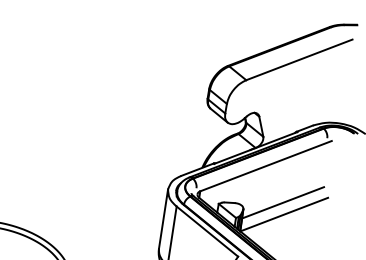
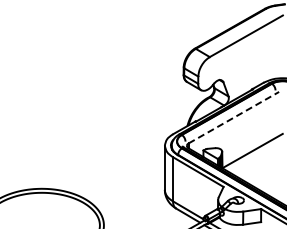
line: (266, 166) -> (234, 117), solid -> dashed
line: (283, 202) -> (250, 142), removed

